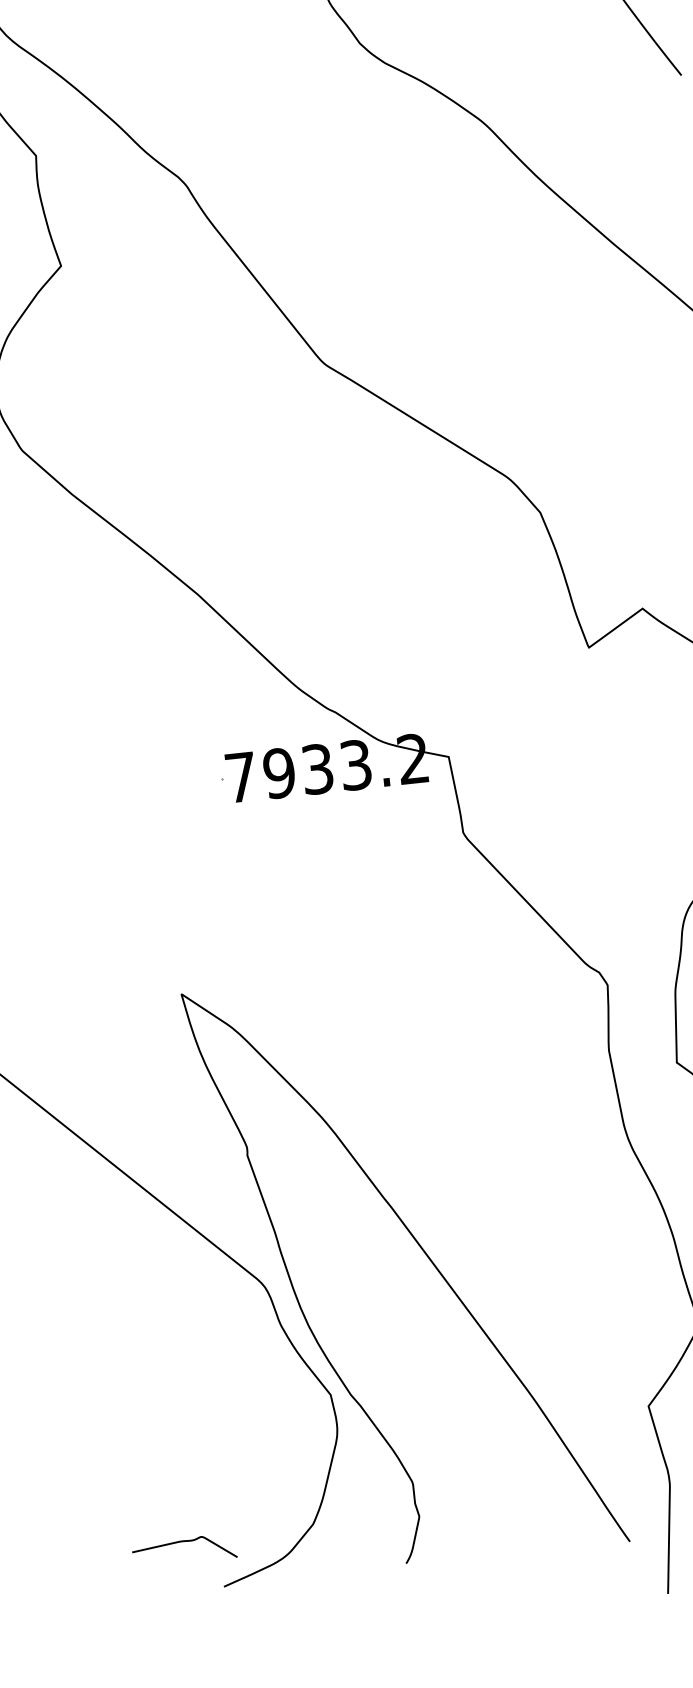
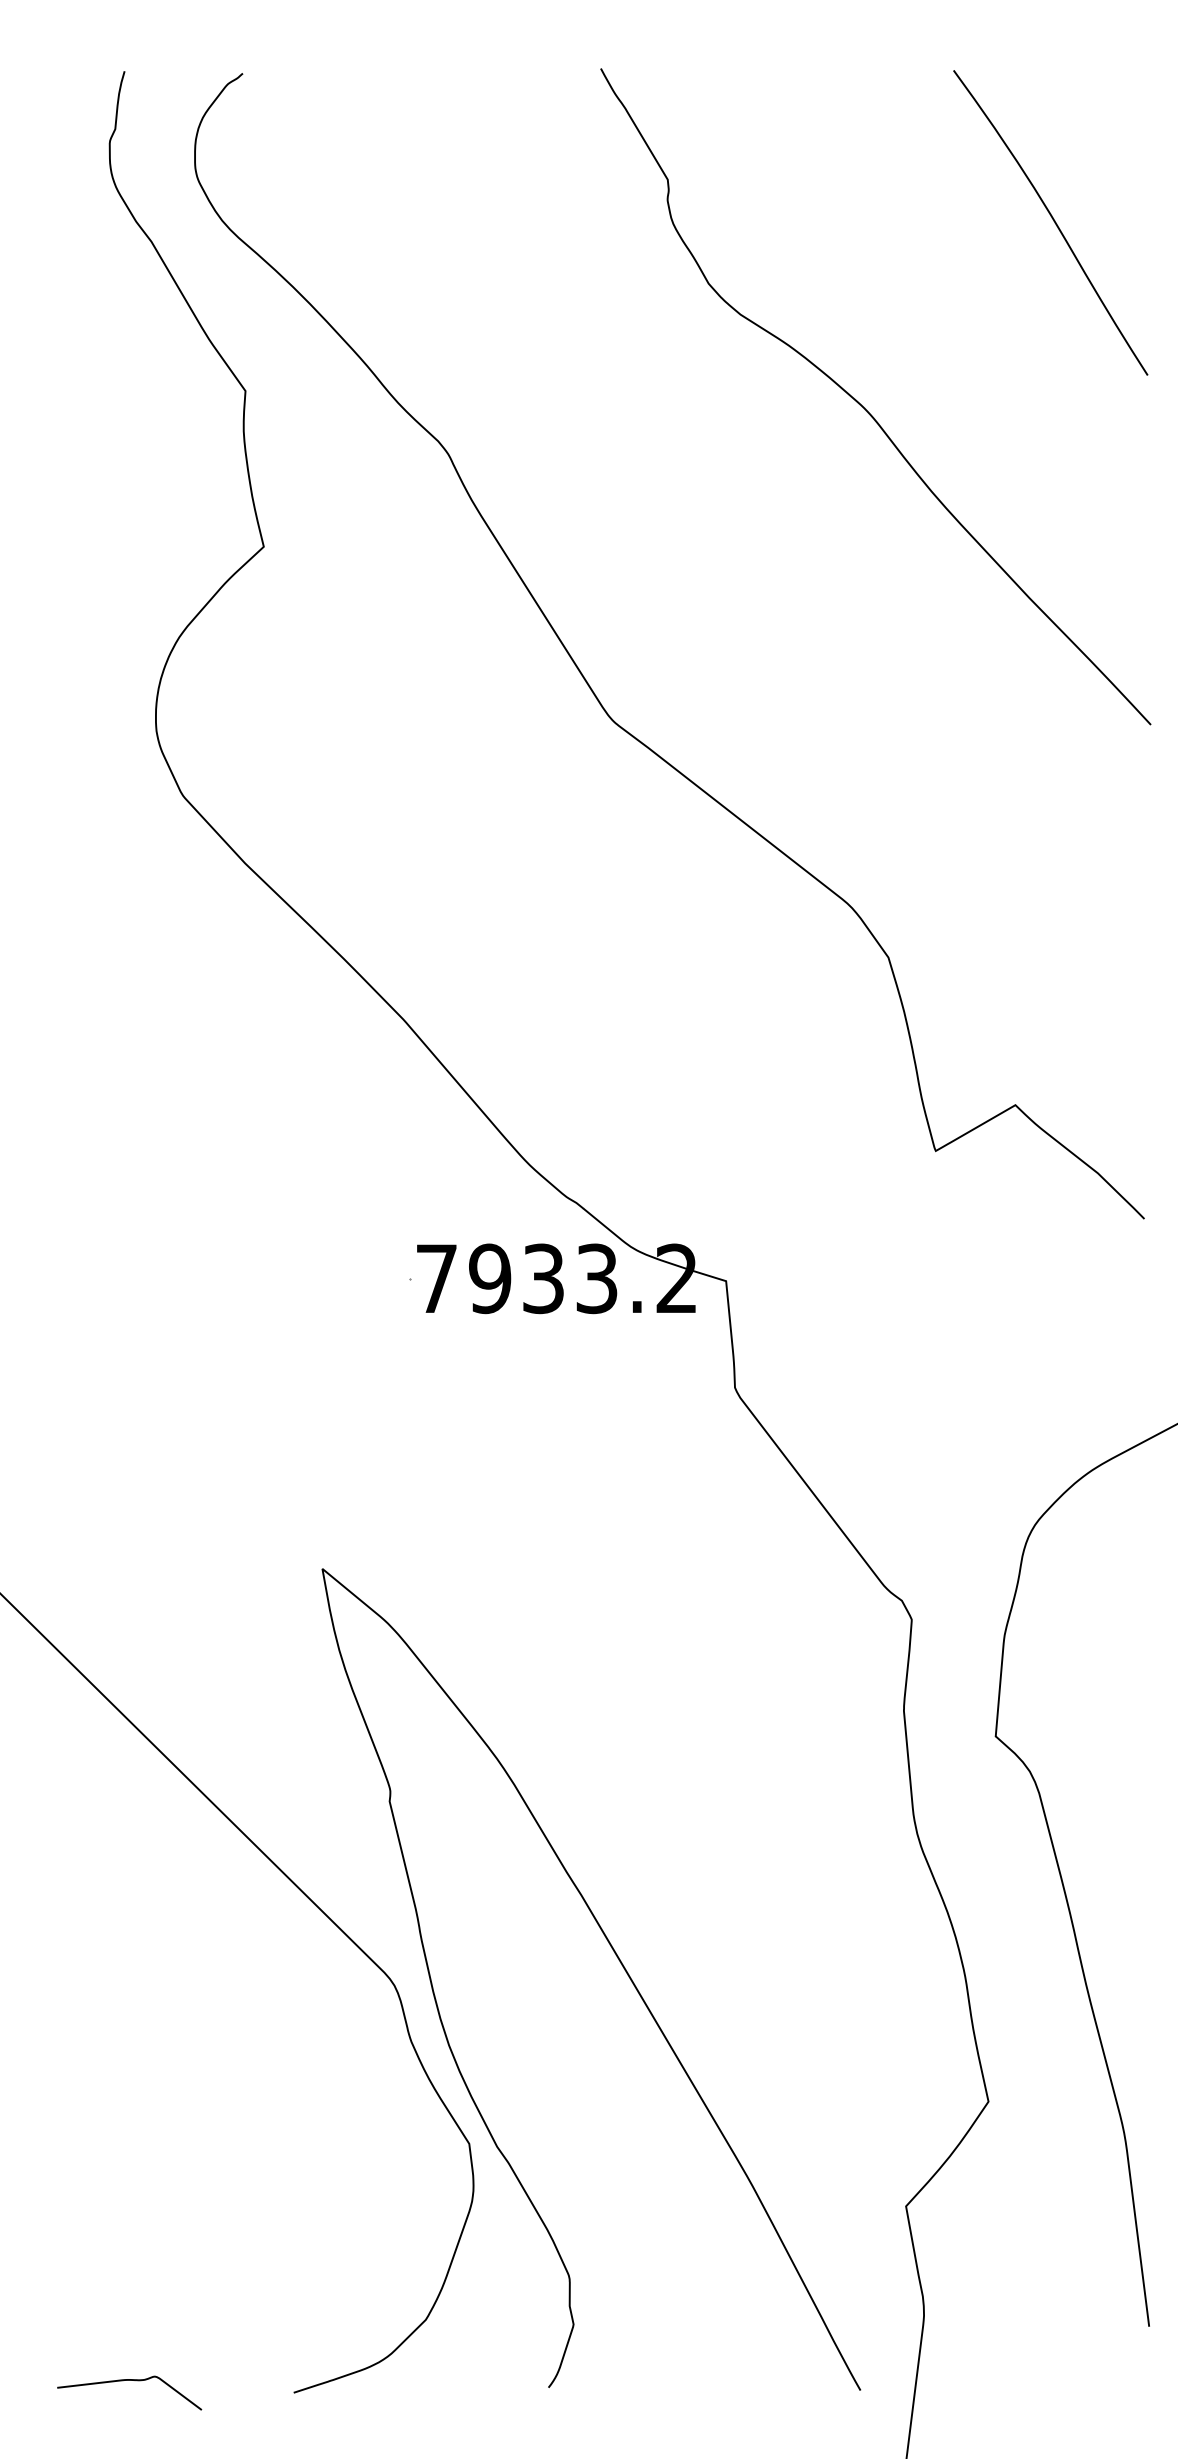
curve: (183, 1541) -> (129, 2380), moved

